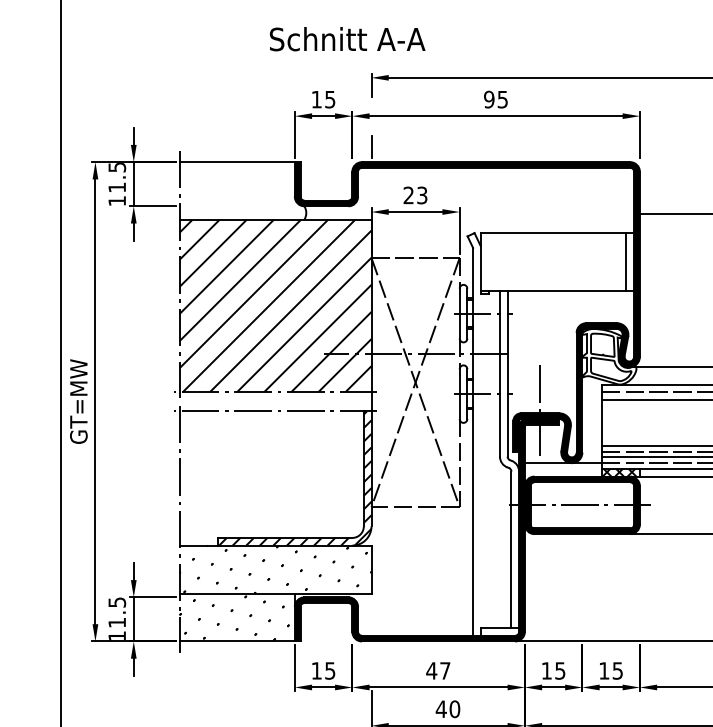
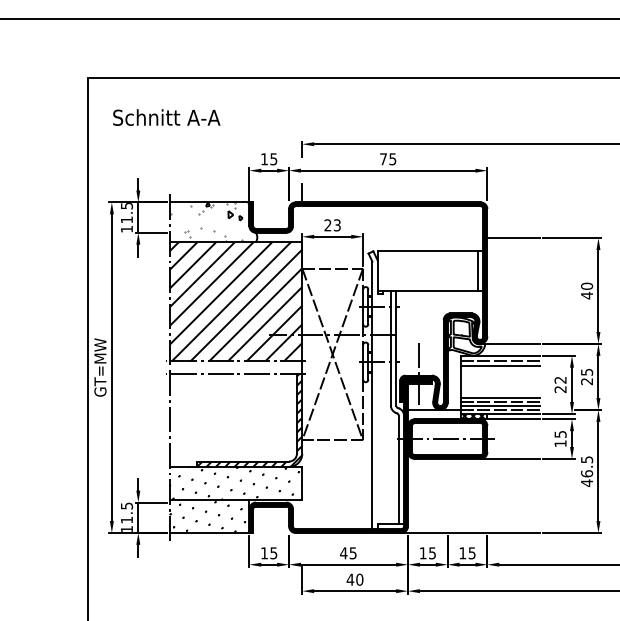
text: (347, 39) -> (166, 117), moved
text: (489, 99) -> (383, 159), 95 -> 75
hatch: (236, 189) -> (209, 221), added
text: (444, 671) -> (352, 553), 47 -> 45

